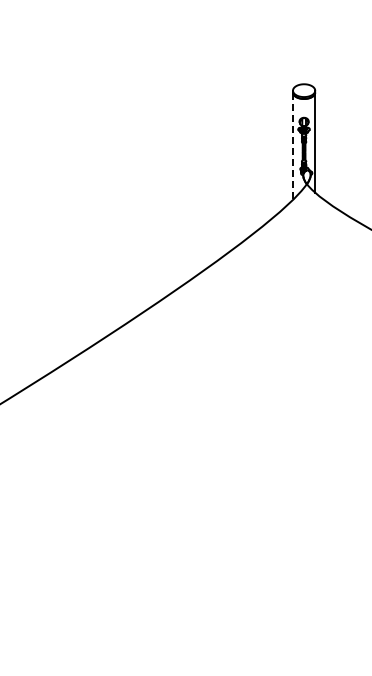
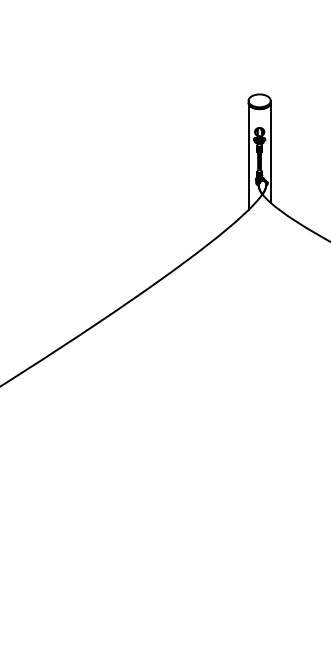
line: (293, 146) -> (249, 156), dashed -> solid

